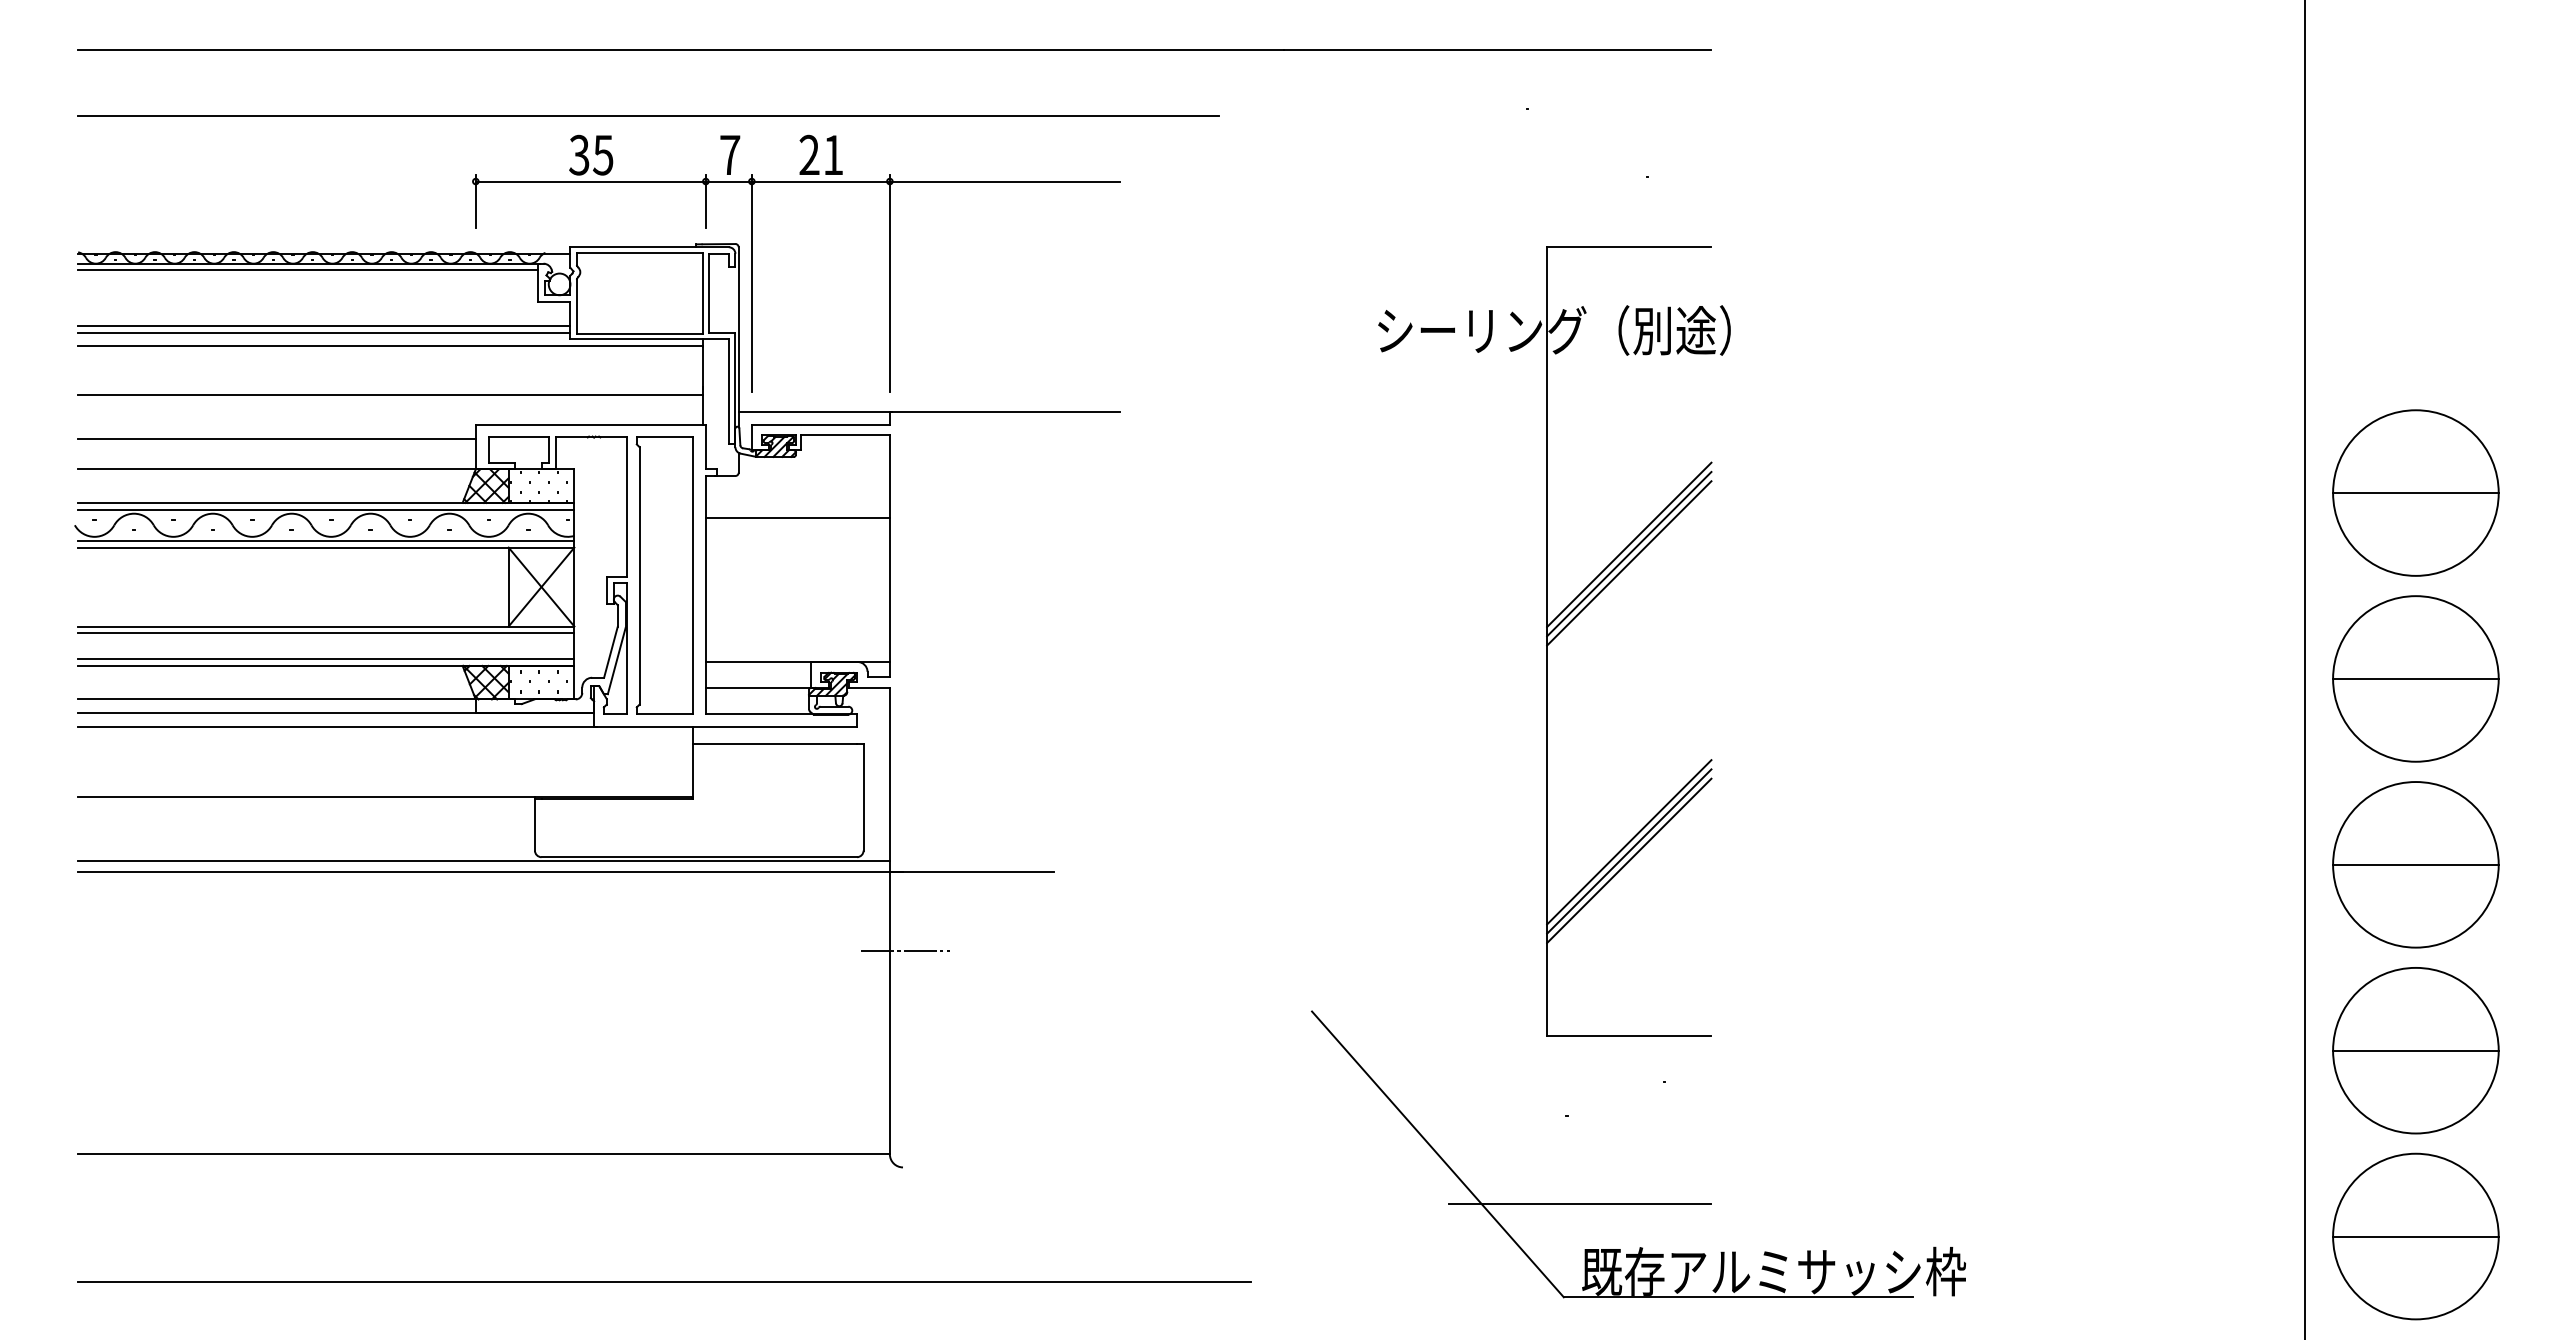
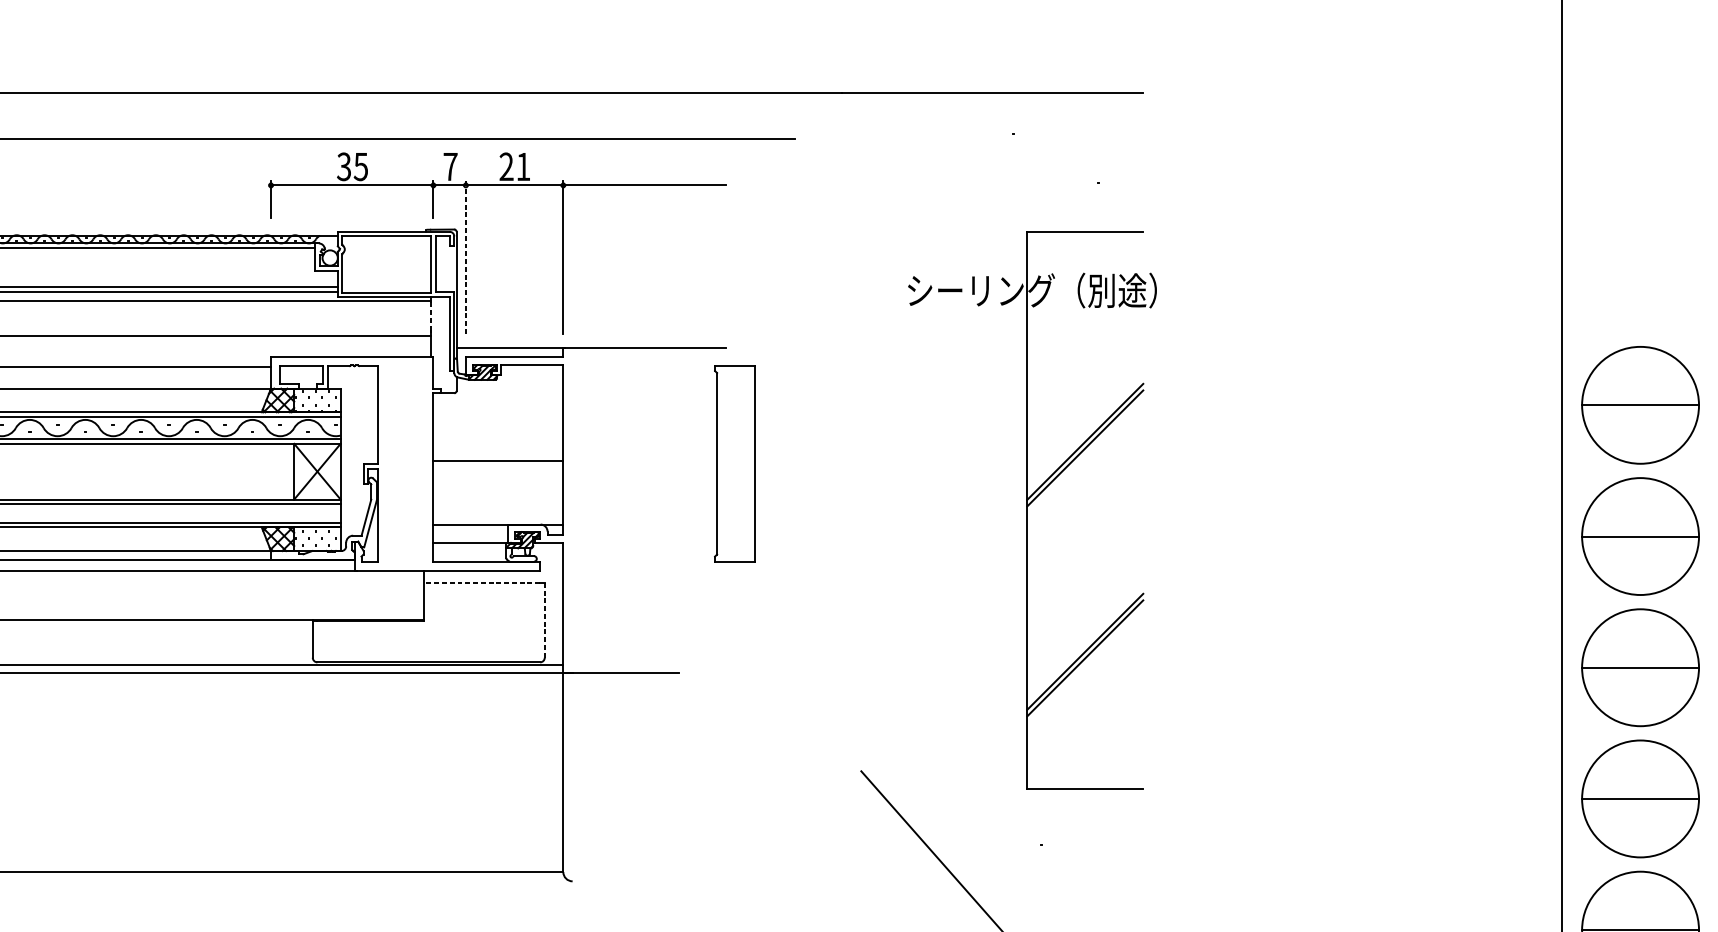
line: (751, 282) -> (465, 256), solid -> dashed
line: (702, 366) -> (431, 315), solid -> dashed
line: (797, 518) -> (498, 461), moved
line: (1629, 563) -> (1085, 455), removed
part: (664, 575) -> (734, 463), moved
line: (775, 744) -> (482, 582), solid -> dashed
line: (863, 796) -> (544, 619), solid -> dashed
line: (1629, 860) -> (1085, 664), removed
line: (905, 950) -> (574, 728), removed
line: (1579, 1203) -> (1050, 906), removed

